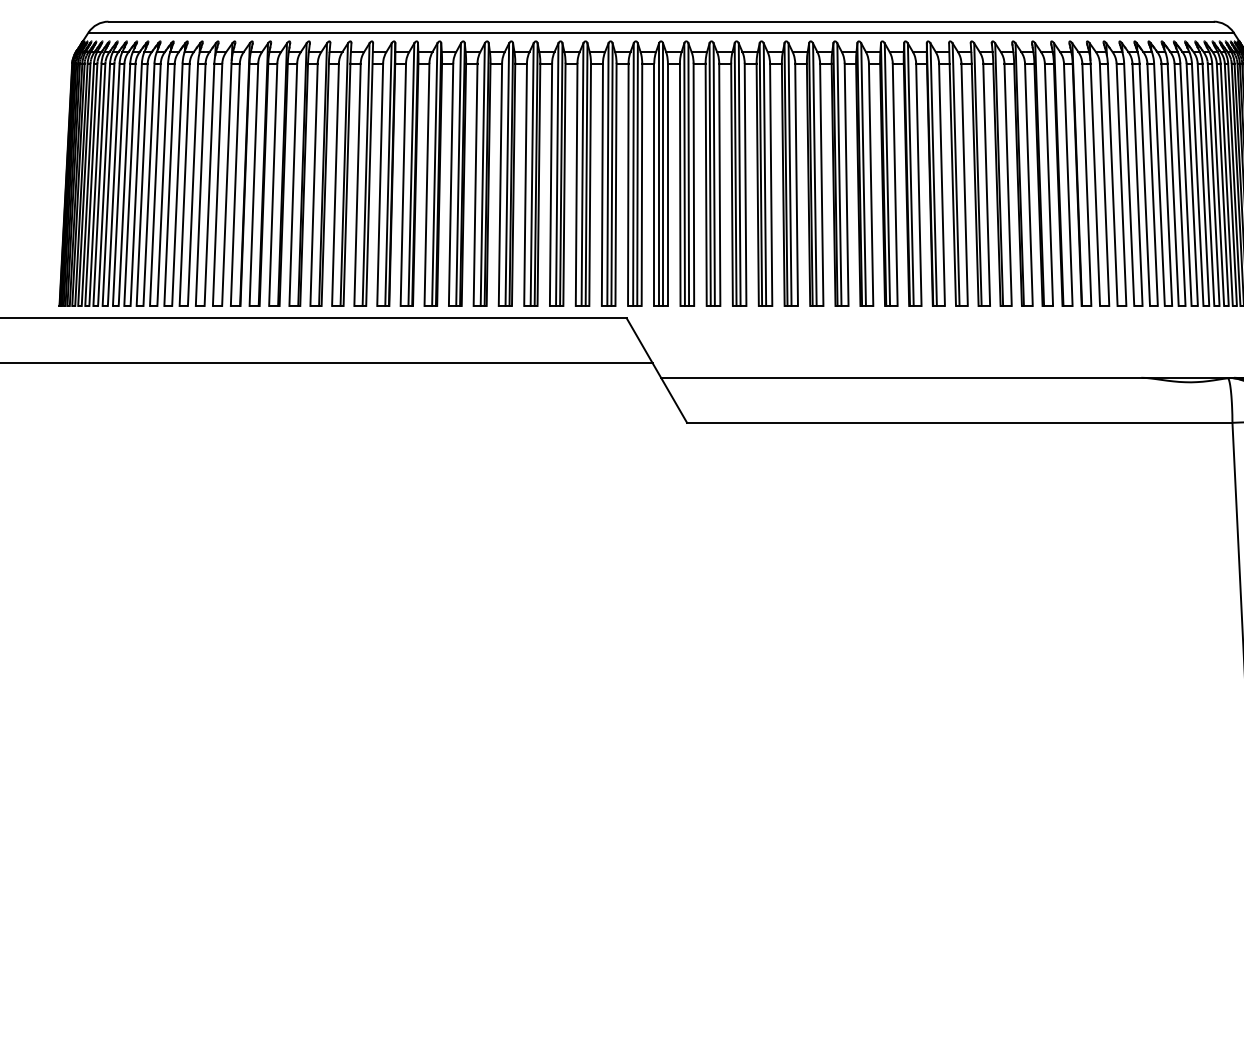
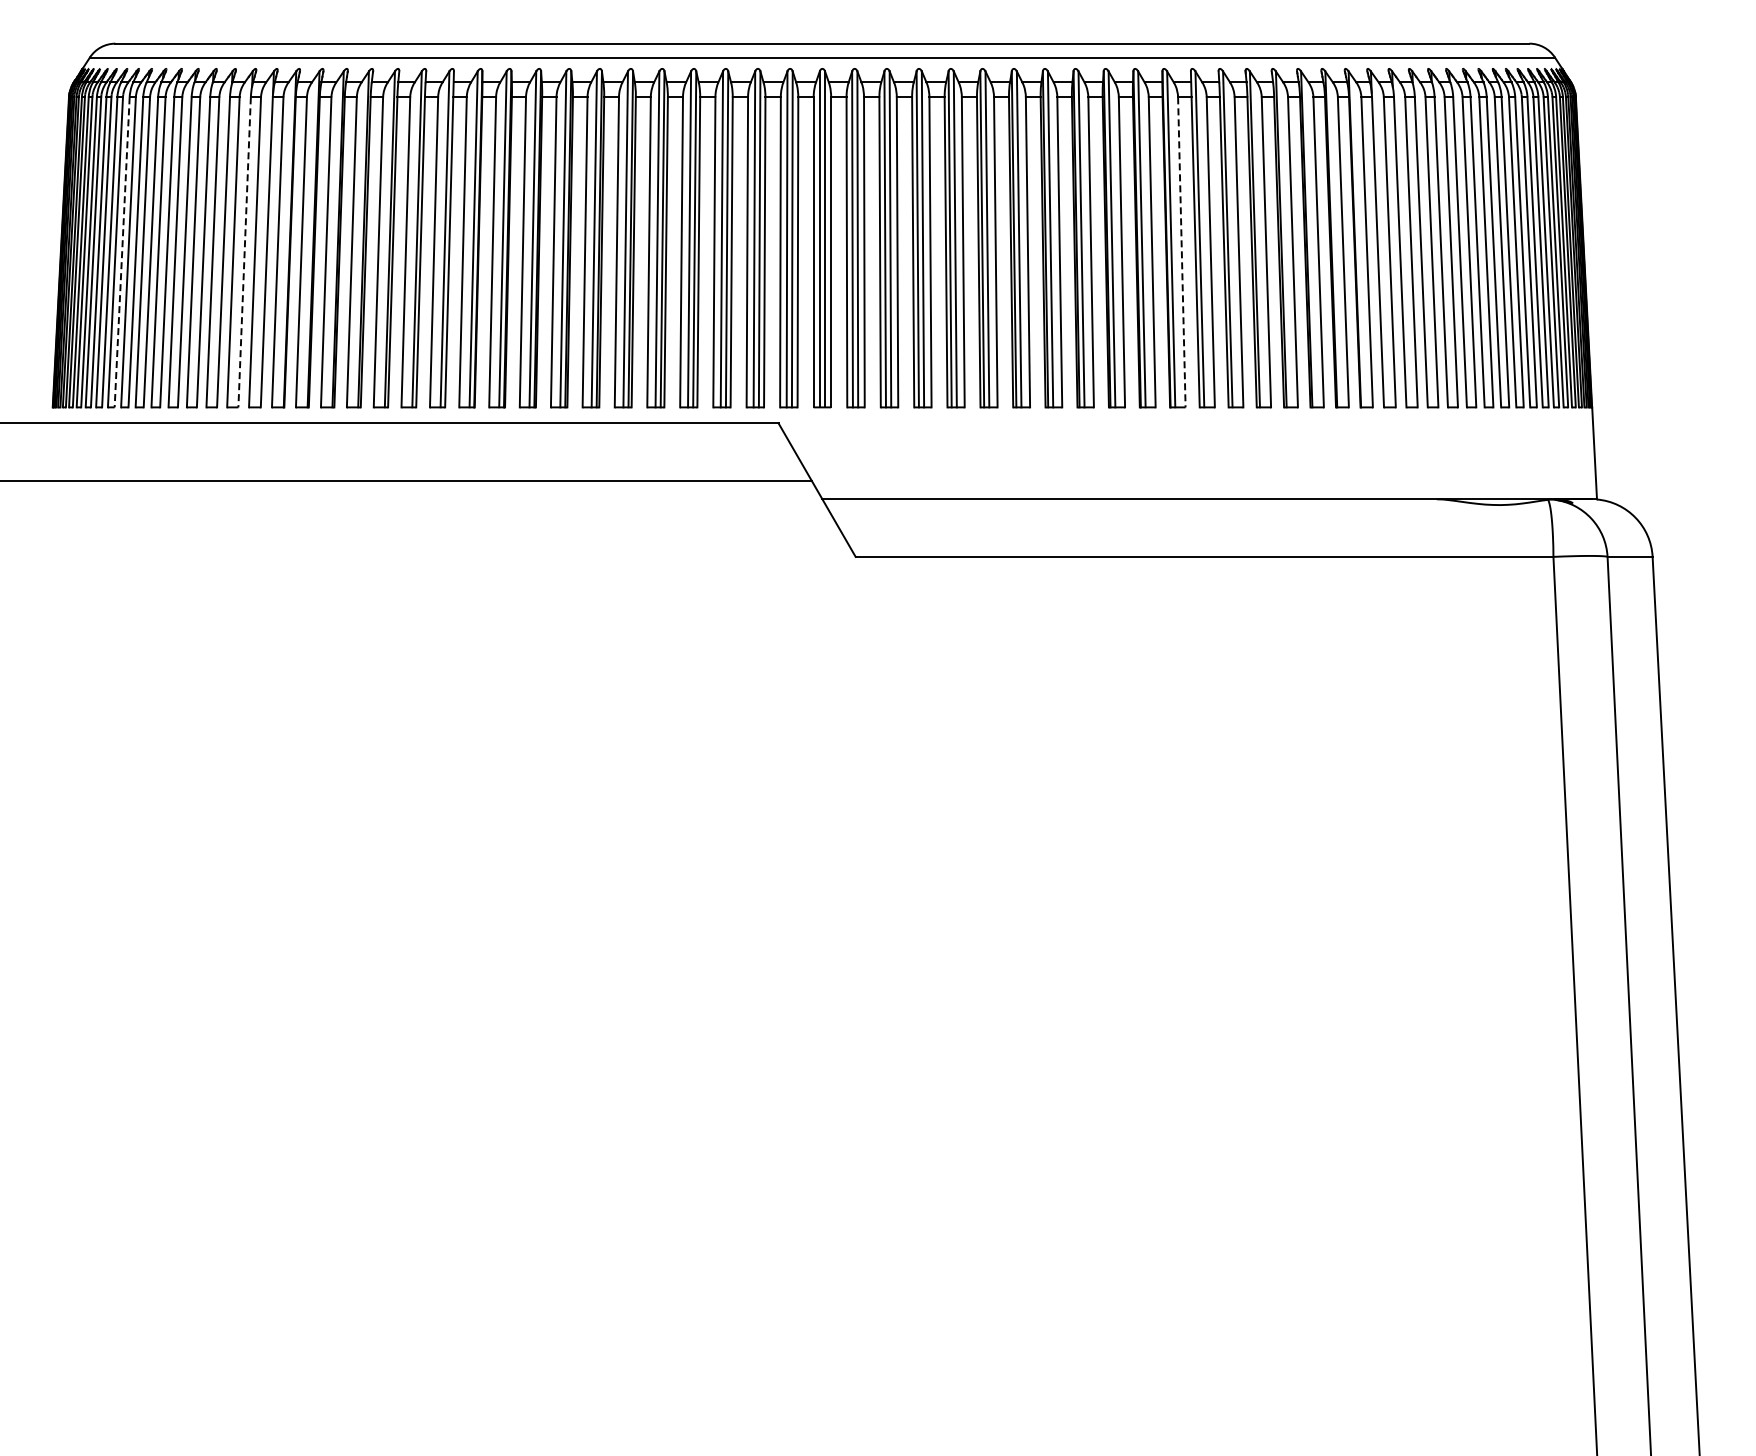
line: (114, 184) -> (122, 252), solid -> dashed
line: (209, 184) -> (244, 252), solid -> dashed
line: (941, 184) -> (1181, 252), solid -> dashed

